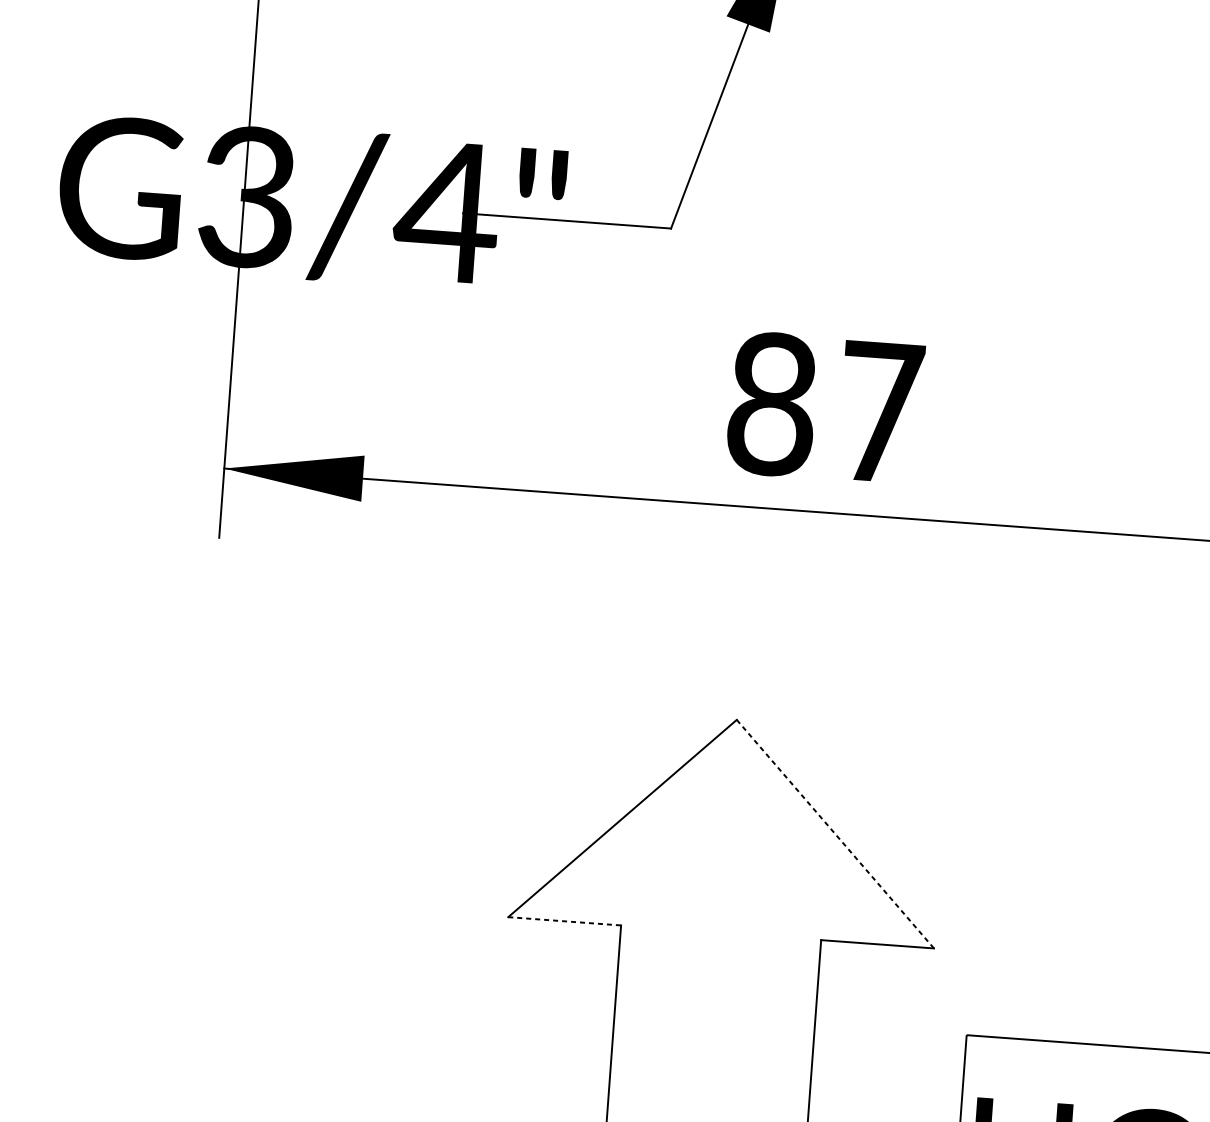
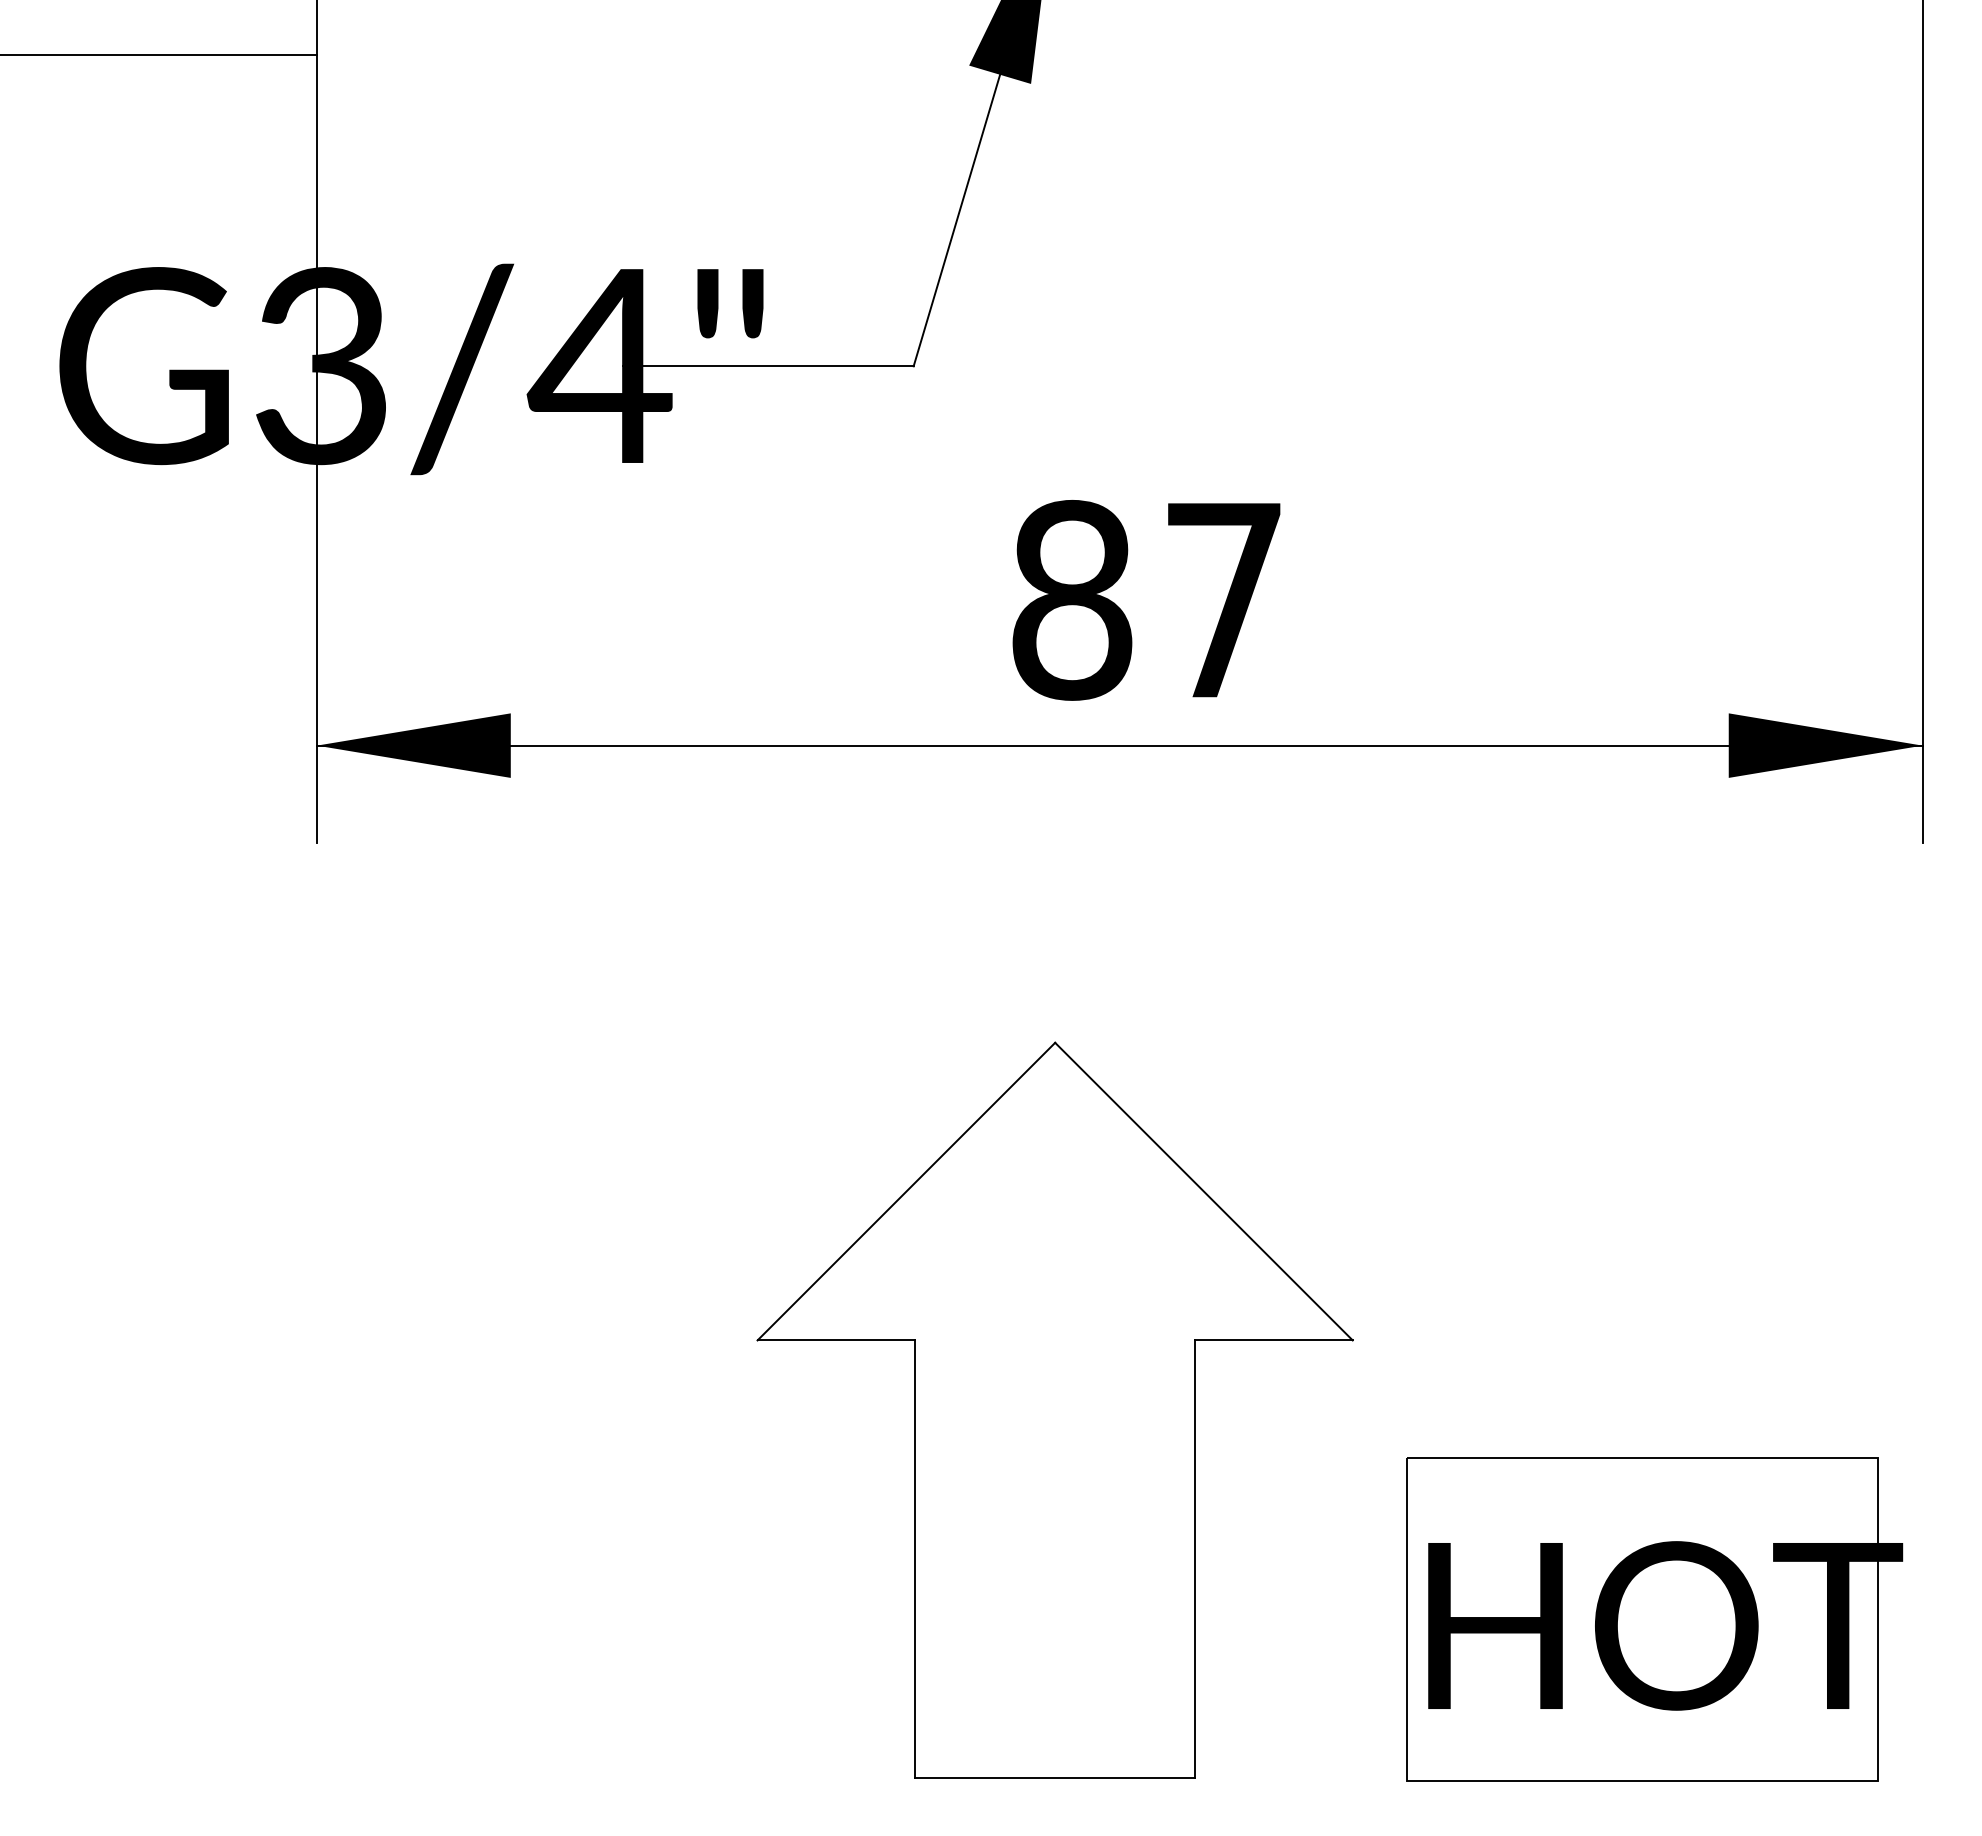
line: (835, 834) -> (1204, 1191), dashed -> solid
line: (564, 921) -> (836, 1340), dashed -> solid

